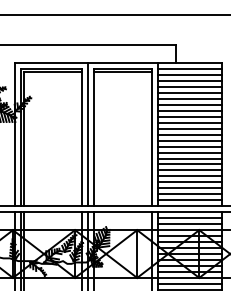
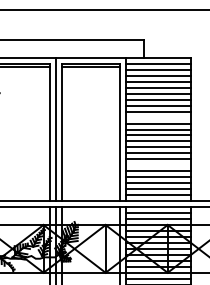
line: (189, 122) -> (157, 117), removed
line: (189, 170) -> (157, 165), removed

